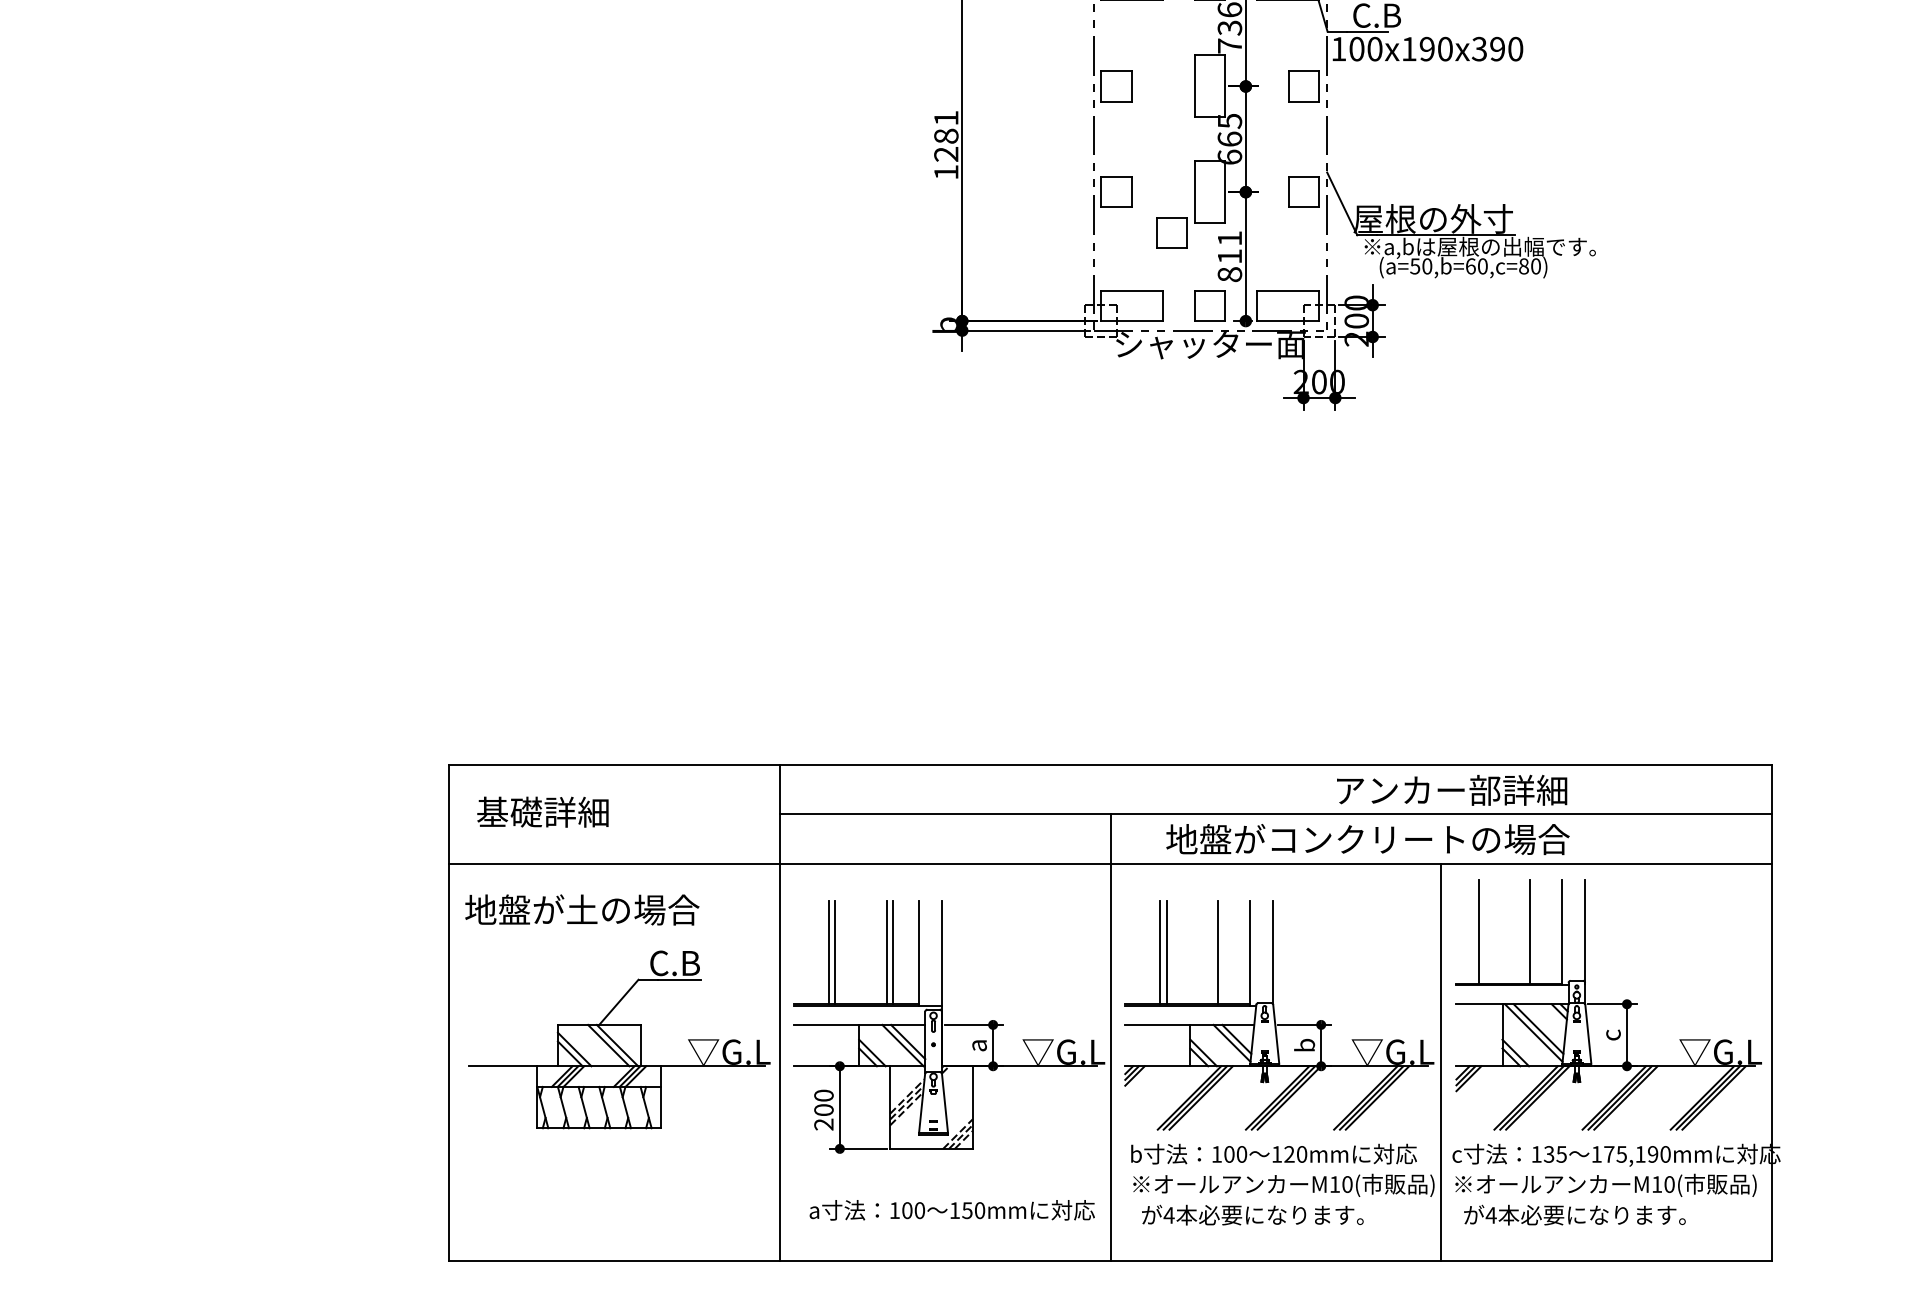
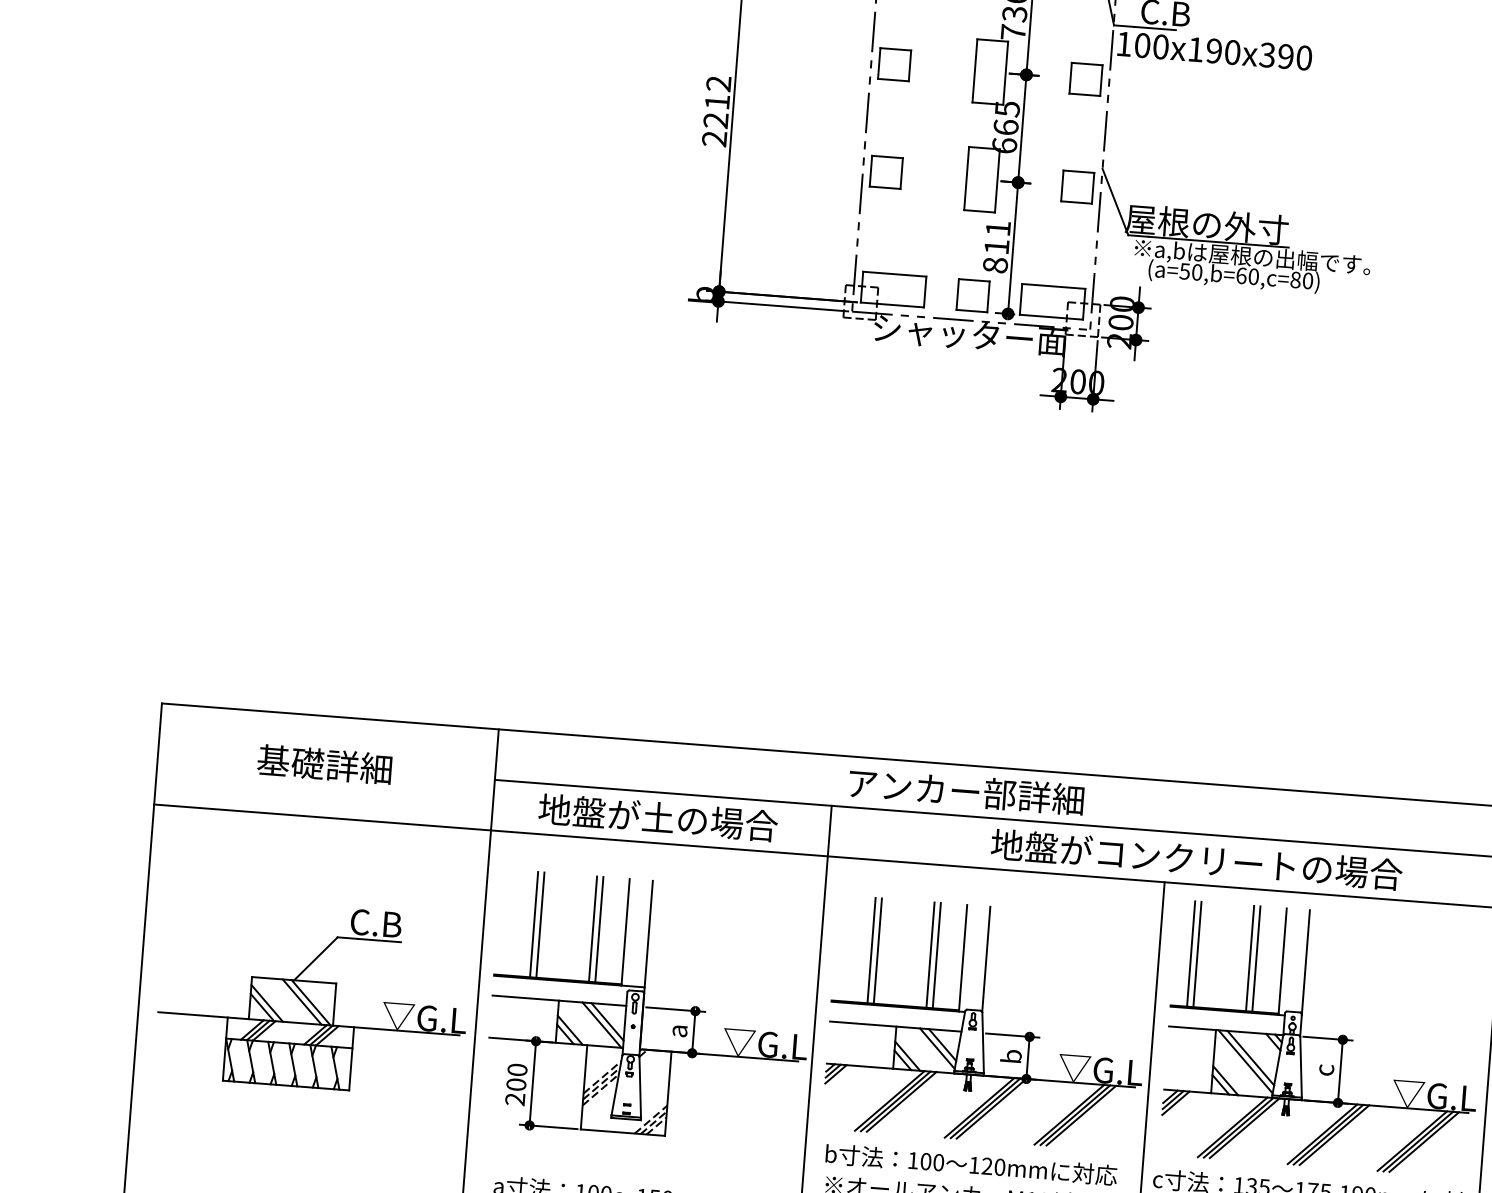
text: (946, 144) -> (716, 110), 1281 -> 2212
part: (1171, 232) -> (939, 217), removed
text: (1452, 789) -> (966, 790), moved
text: (542, 811) -> (324, 763), moved
text: (1367, 839) -> (1196, 859), moved
text: (582, 909) -> (658, 817), moved
line: (1472, 931) -> (1191, 953), added
line: (1536, 931) -> (1256, 958), added
line: (1224, 952) -> (936, 955), added

